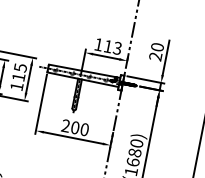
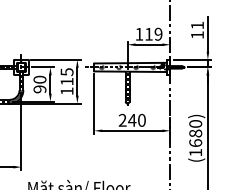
text: (117, 48) -> (158, 34), 113 -> 119
text: (156, 52) -> (197, 30), 20 -> 11
text: (75, 126) -> (132, 119), 200 -> 240

